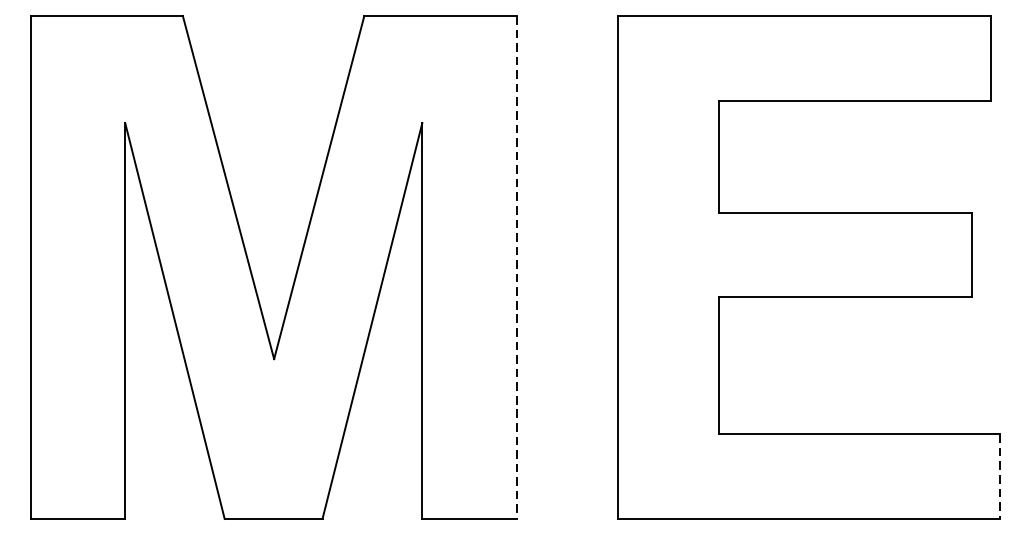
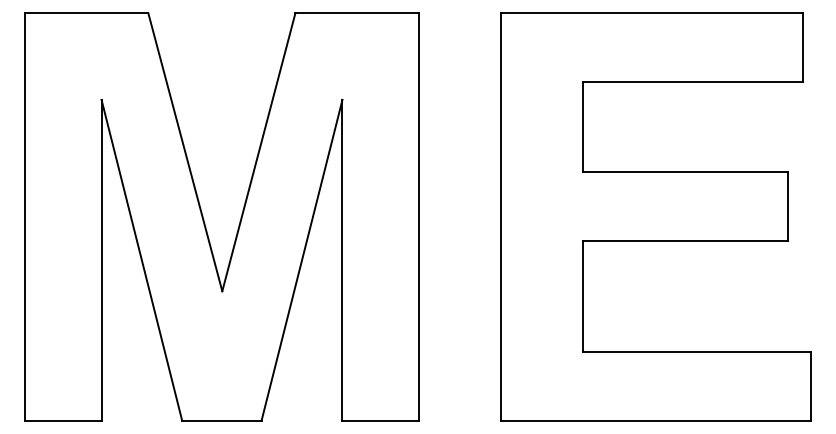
line: (516, 266) -> (418, 216), dashed -> solid
line: (999, 477) -> (810, 387), dashed -> solid

